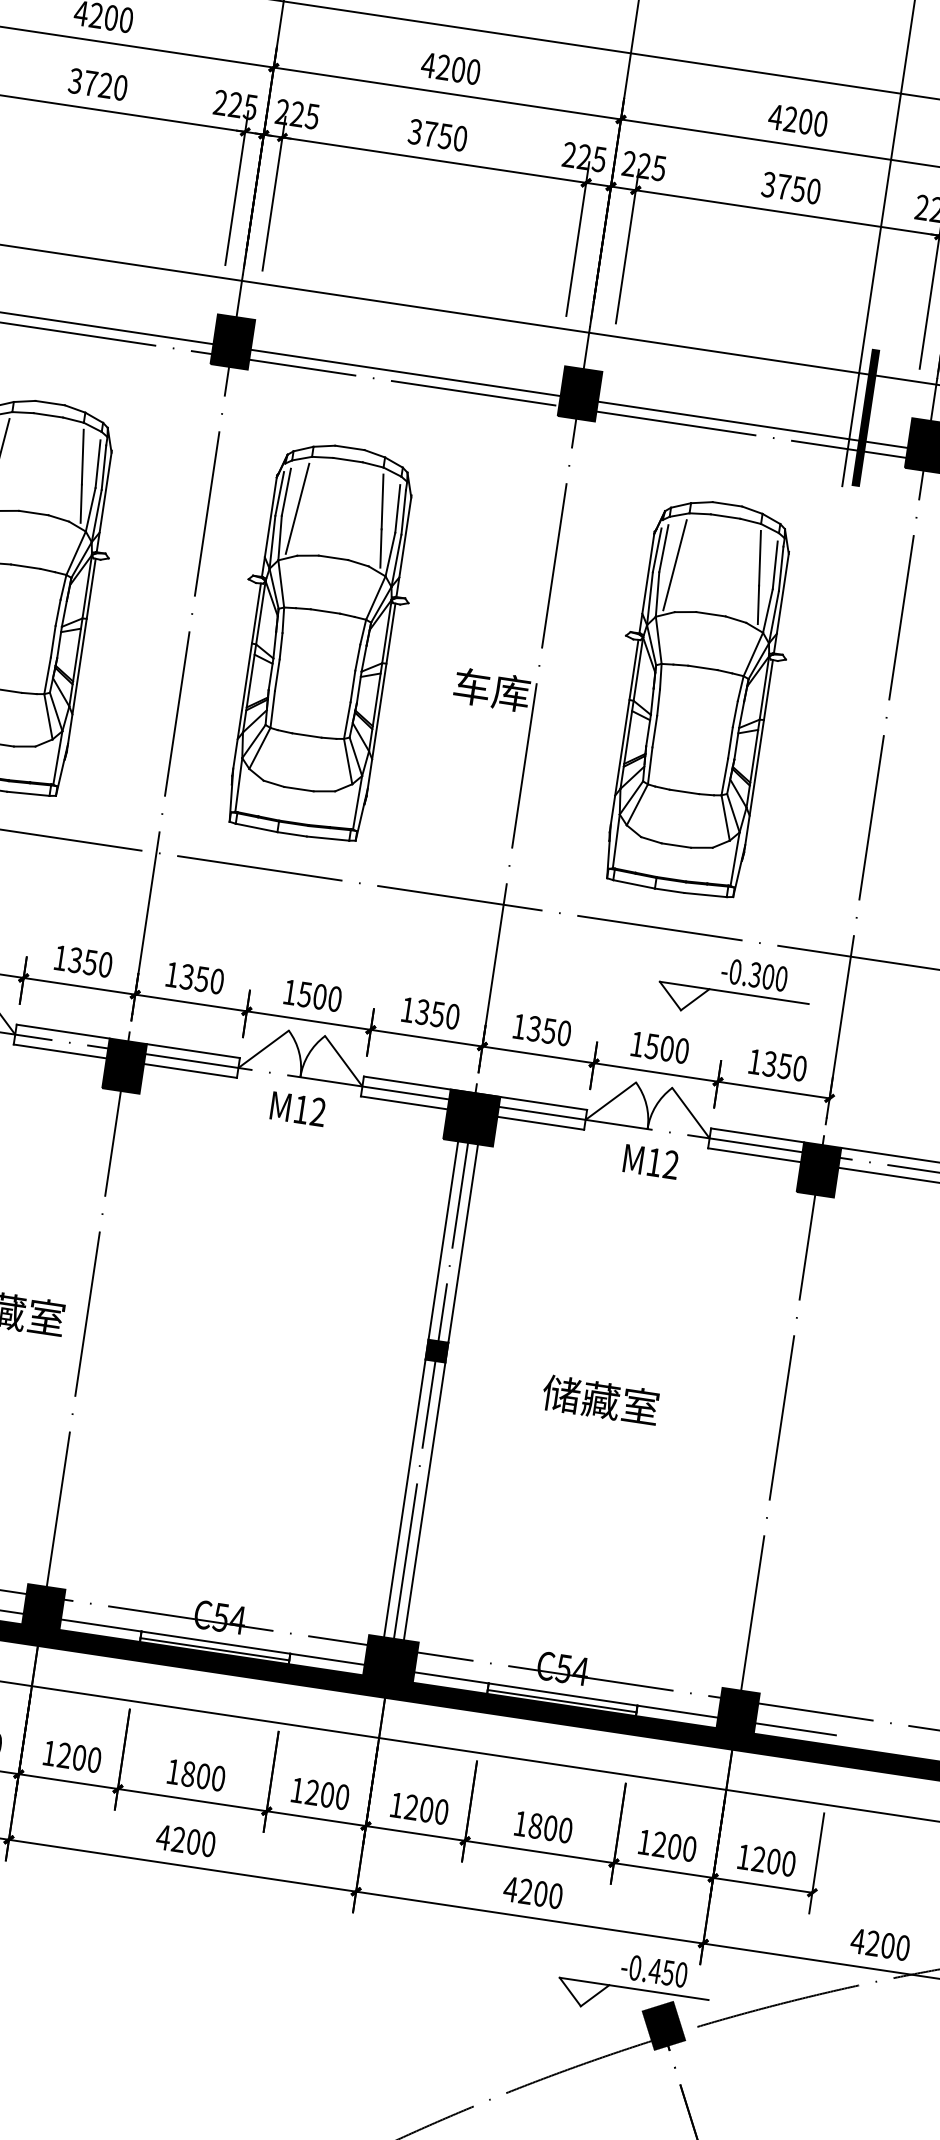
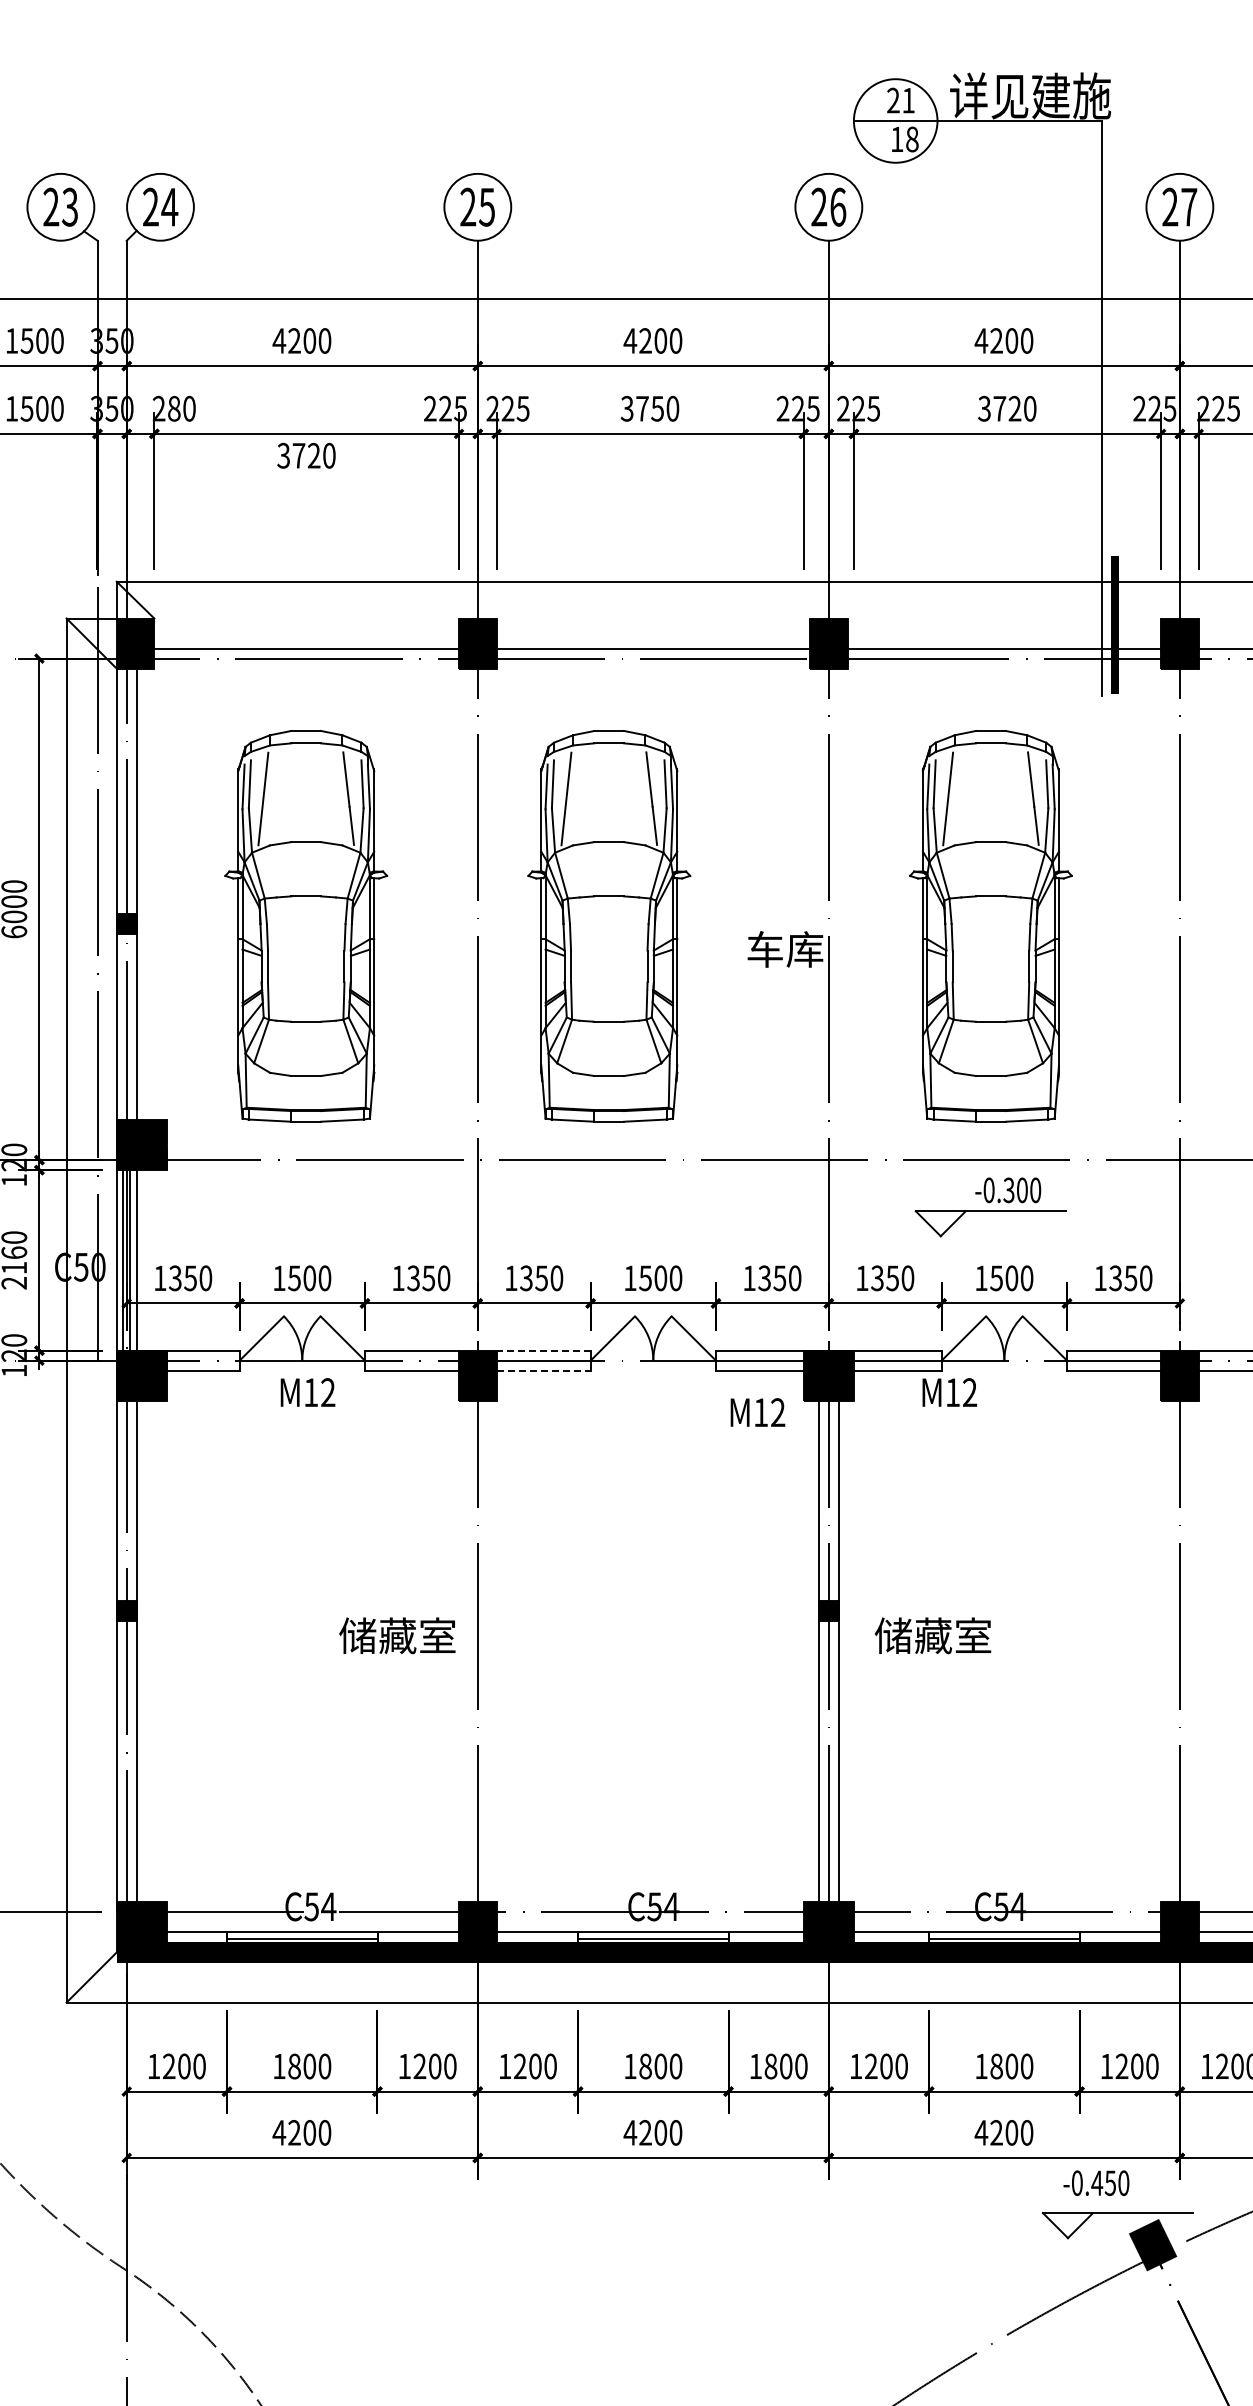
text: (98, 84) -> (306, 455), moved
text: (798, 188) -> (1014, 408), 3750 -> 3720
part: (734, 989) -> (990, 1207), moved
line: (193, 1050) -> (543, 1350), solid -> dashed
line: (191, 1070) -> (544, 1370), solid -> dashed
text: (297, 1108) -> (757, 1412), moved
text: (650, 1161) -> (949, 1392), moved
text: (600, 1399) -> (932, 1635), moved
text: (311, 1792) -> (770, 2066), 1200 -> 1800
text: (654, 1970) -> (1096, 2182), moved

